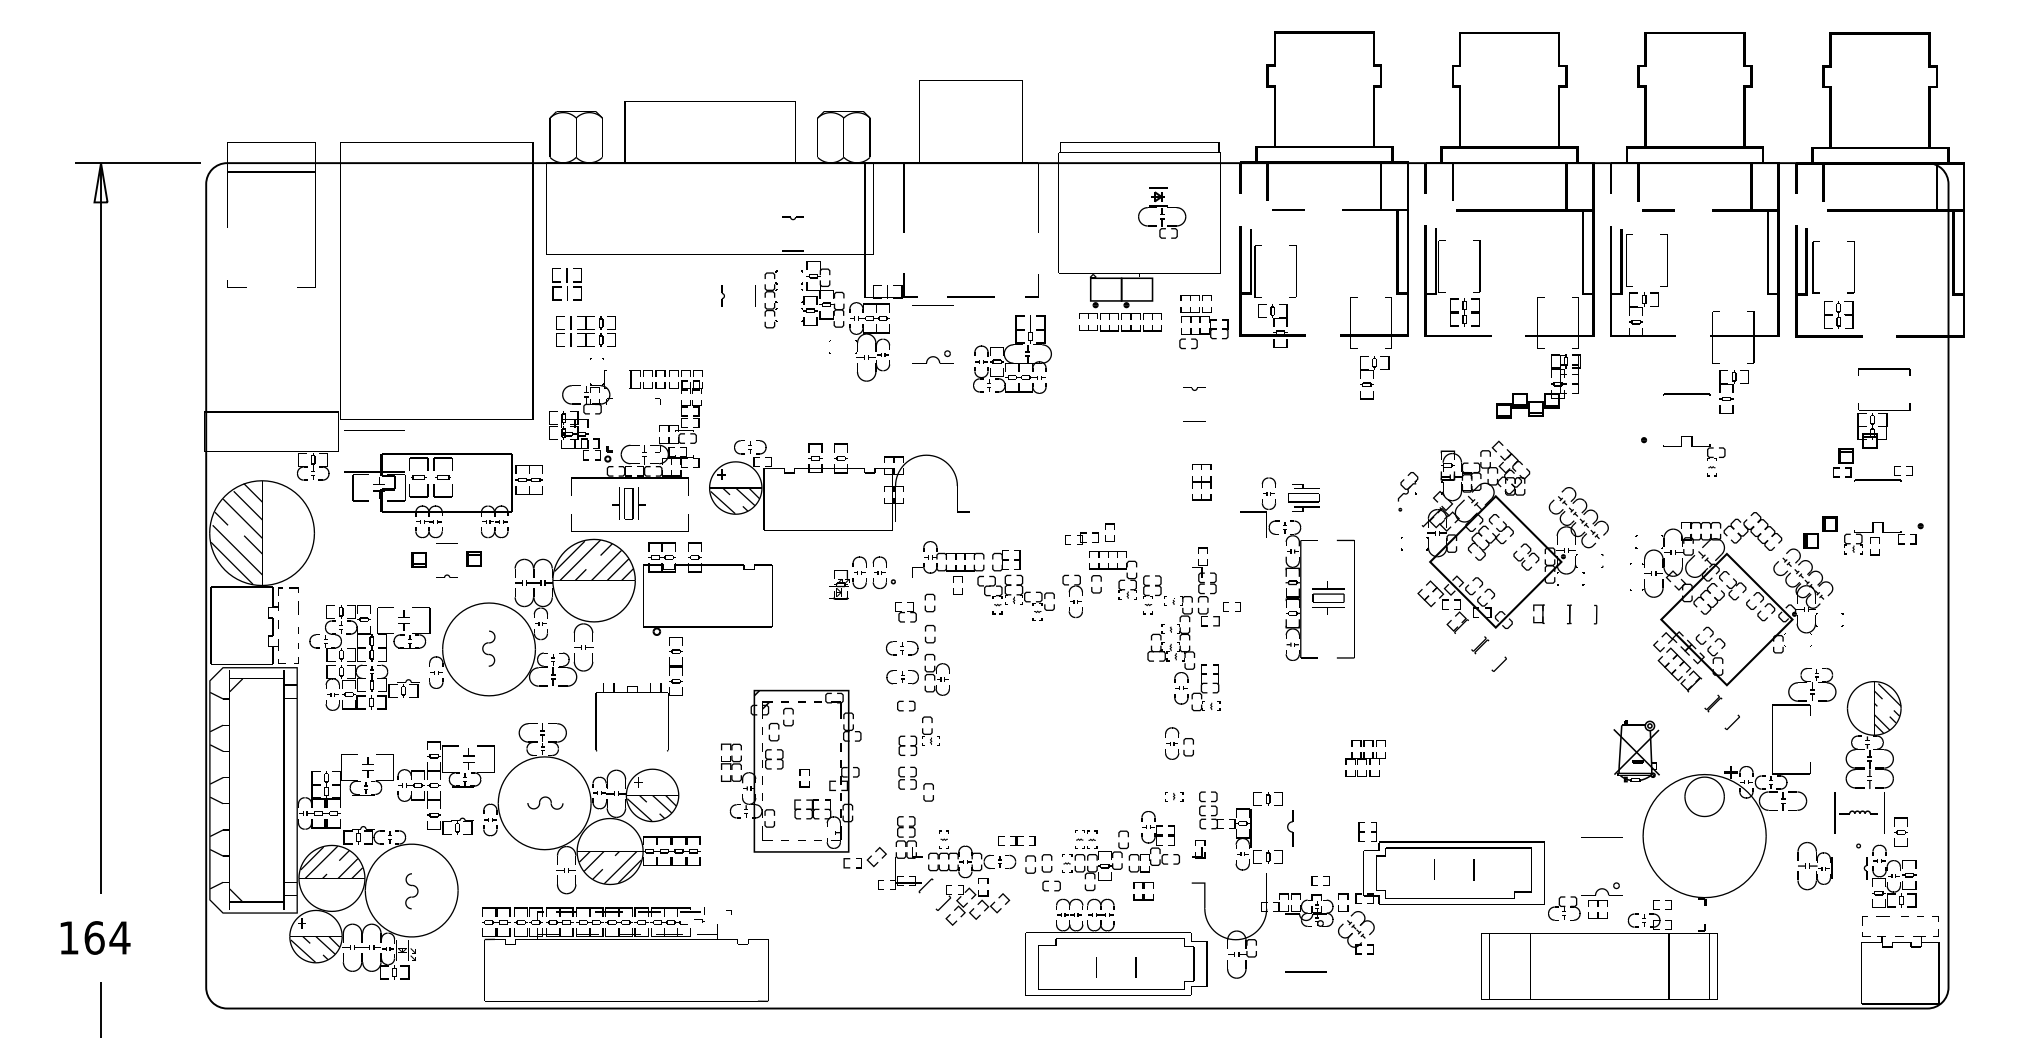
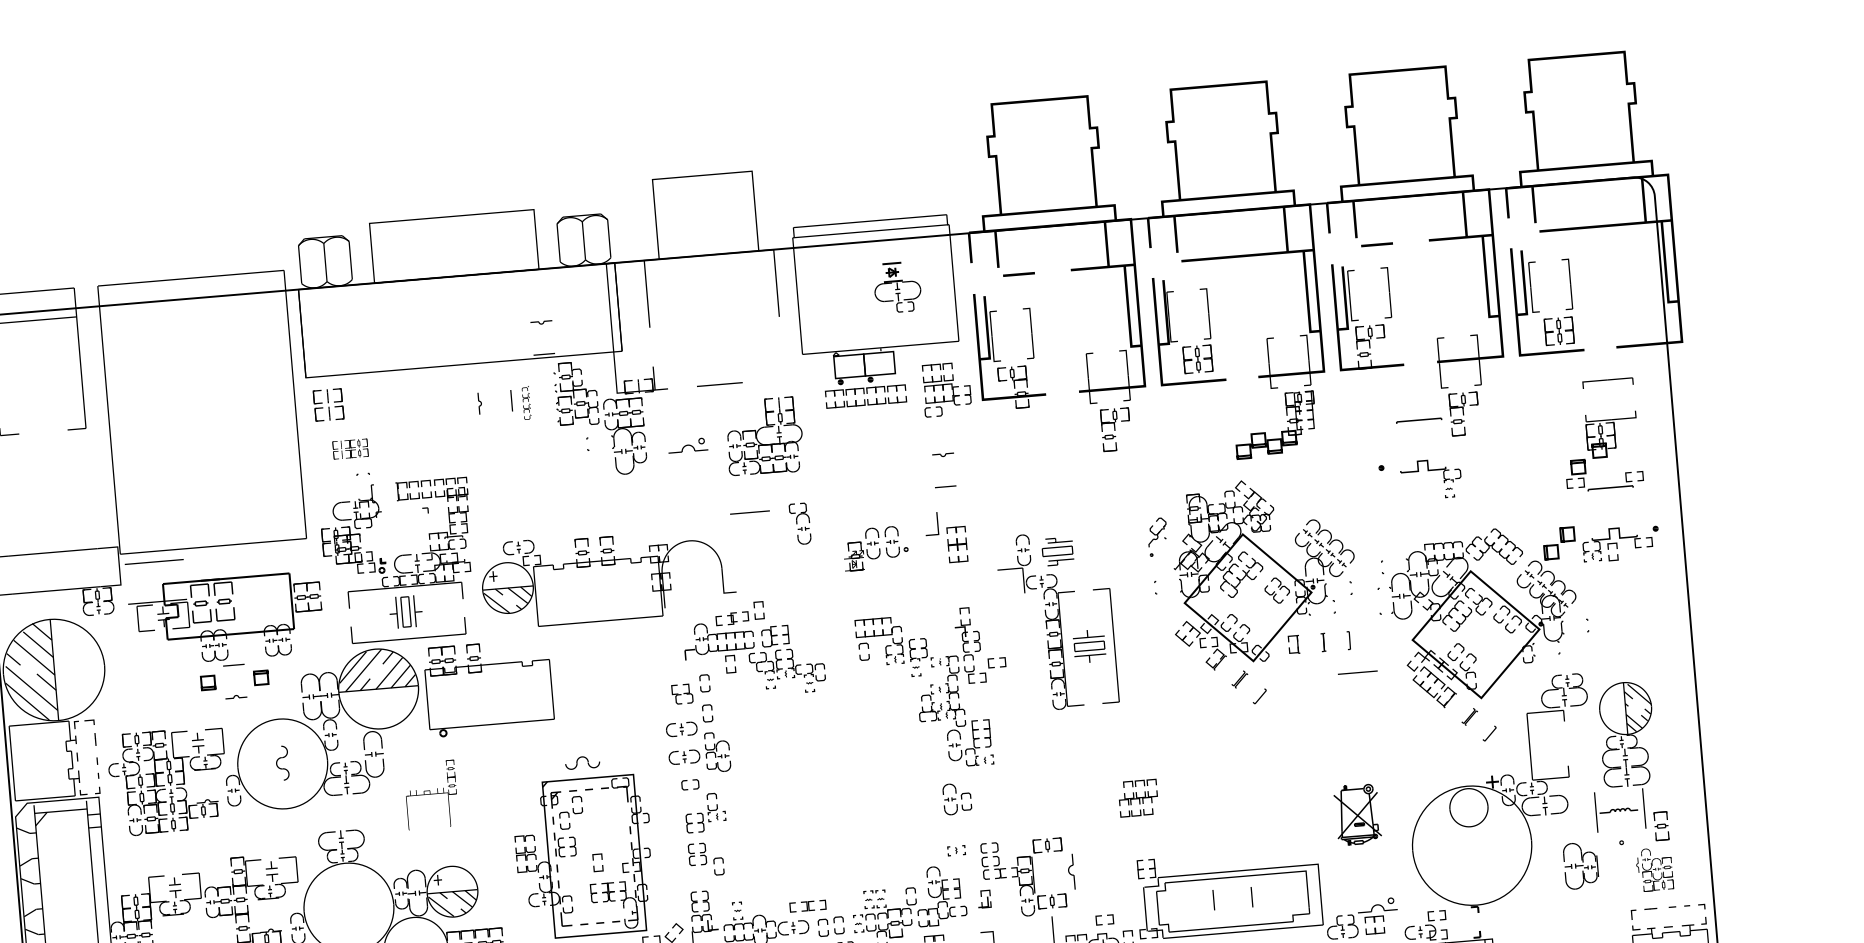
line: (1038, 285) -> (938, 523), moved
part: (770, 299) -> (526, 403), size x0.6
line: (932, 305) -> (749, 512), moved
part: (585, 331) -> (350, 449), size x0.6
part: (1089, 533) -> (739, 612), moved
part: (862, 577) -> (875, 547), moved
part: (1072, 595) -> (799, 523), moved
part: (638, 694) -> (430, 795), size x0.6
part: (1636, 751) -> (1357, 814), moved
part: (545, 802) -> (582, 762), moved
line: (1601, 837) -> (1357, 672), moved
part: (1889, 875) -> (1653, 868), size x0.7

